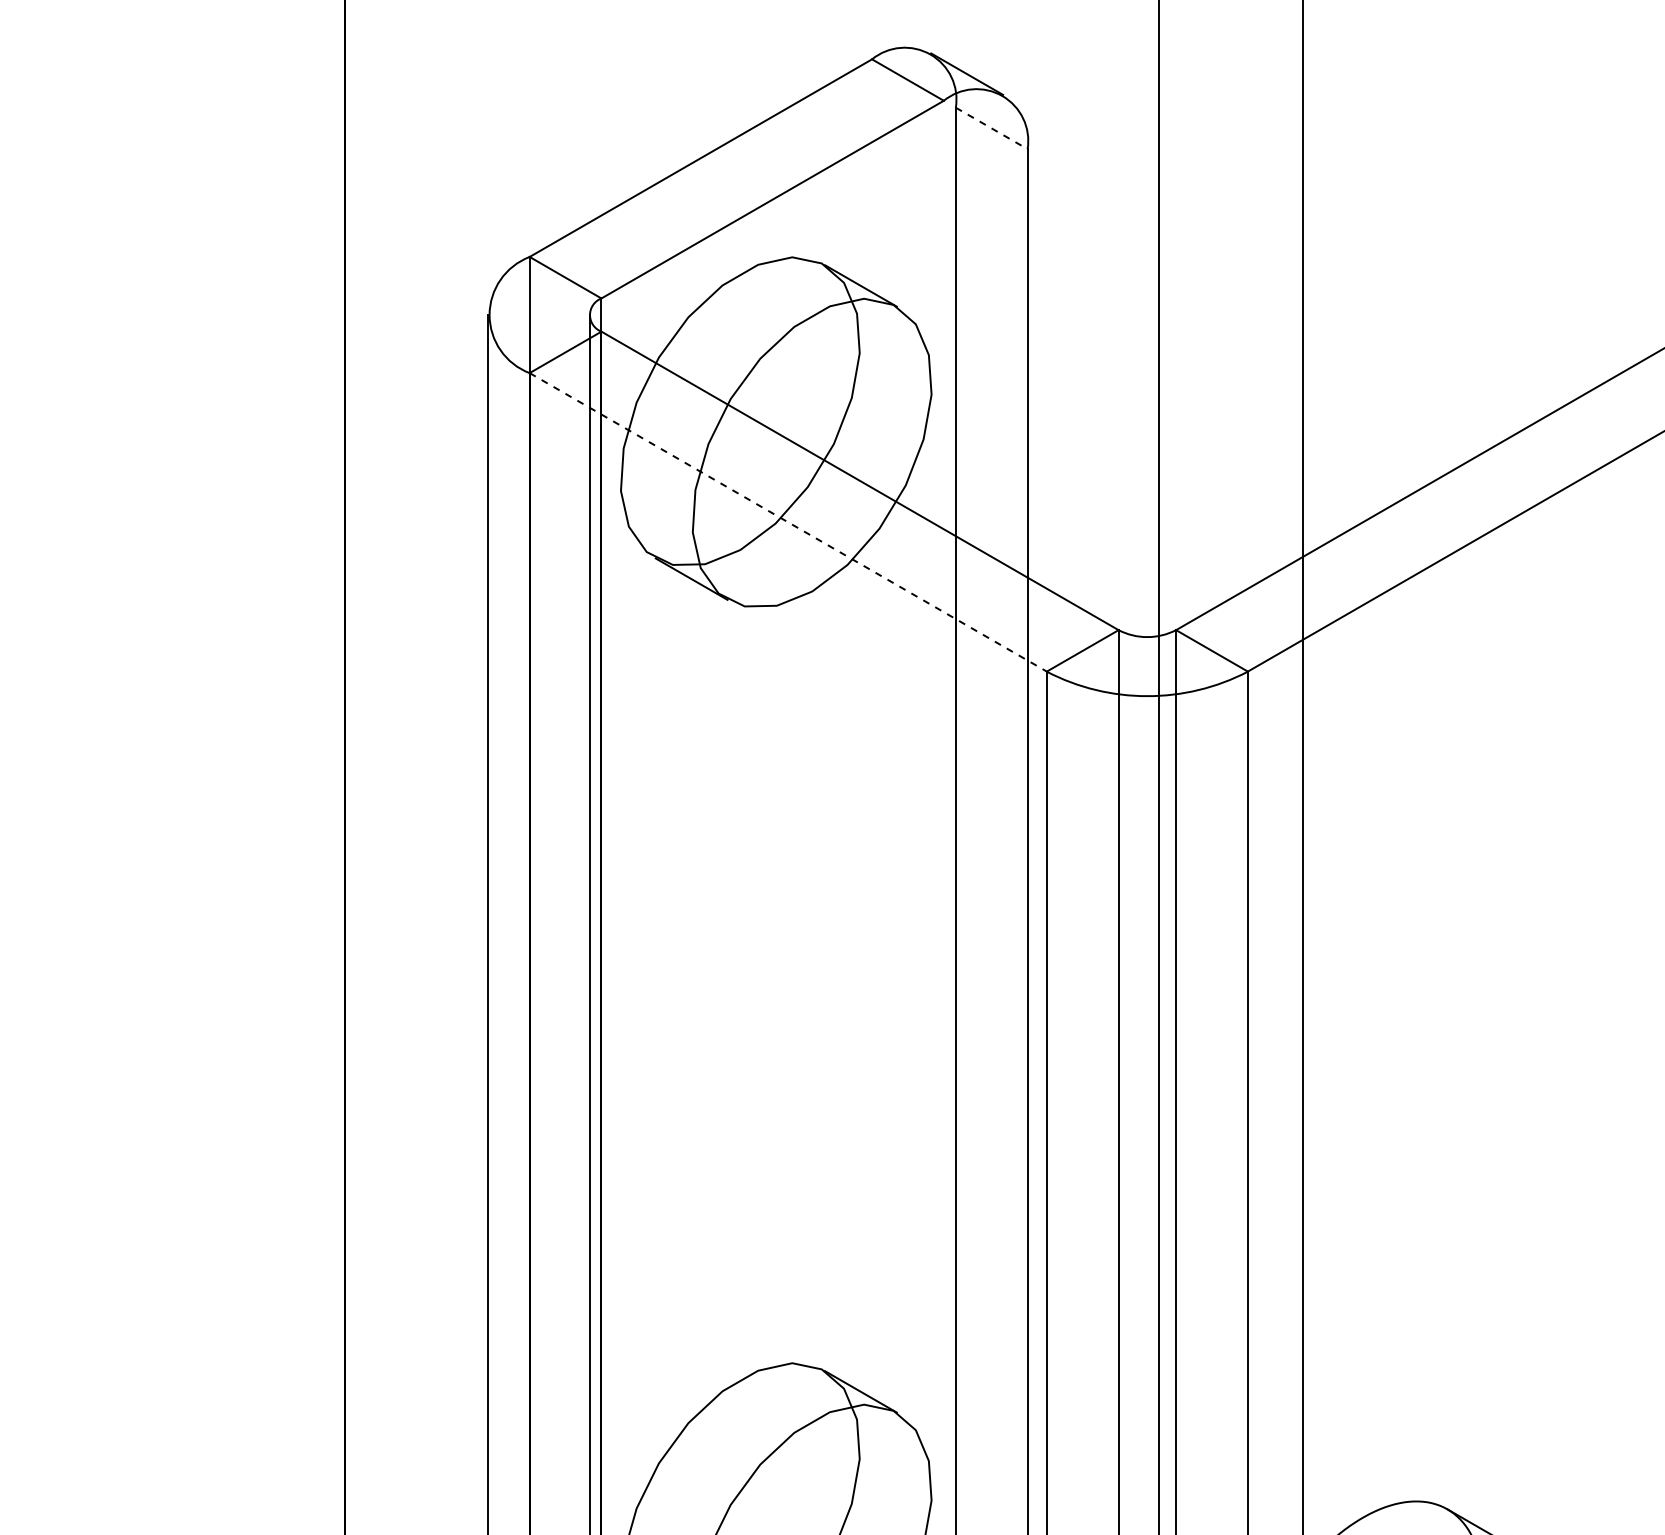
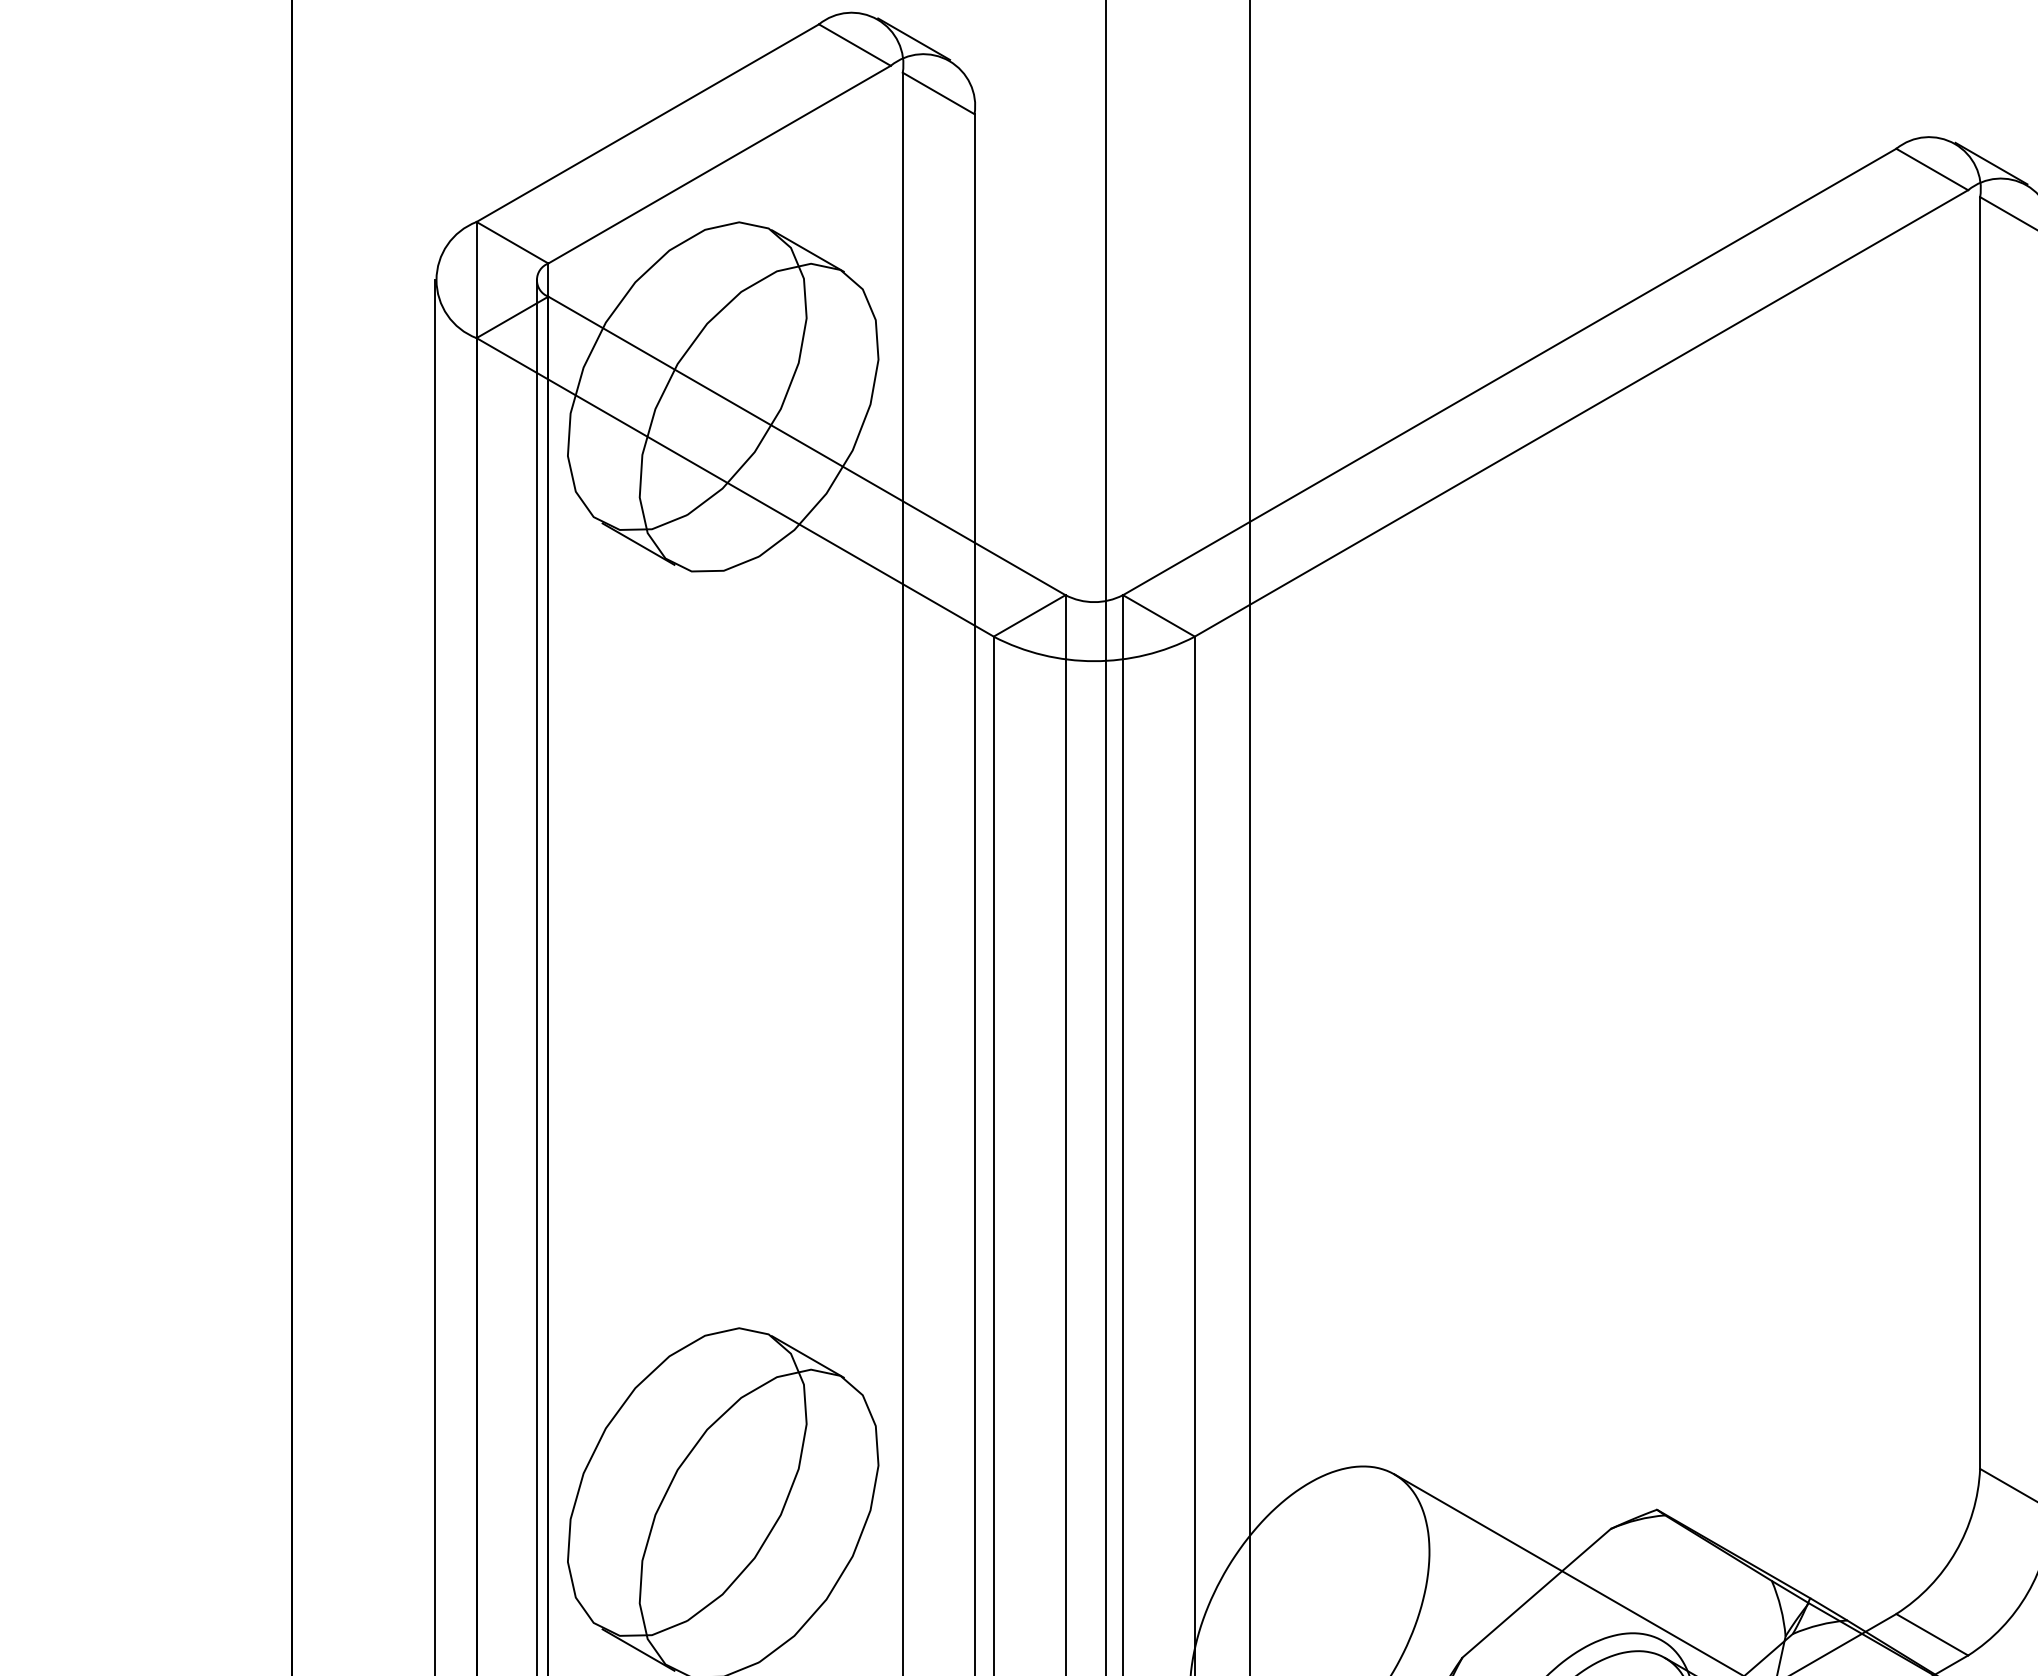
line: (992, 128) -> (939, 93), dashed -> solid
line: (788, 522) -> (735, 487), dashed -> solid

